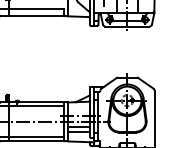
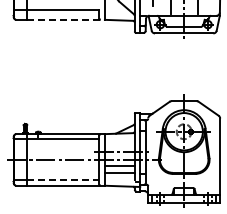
line: (38, 16) -> (66, 19), solid -> dashed
line: (36, 137) -> (63, 180), solid -> dashed

